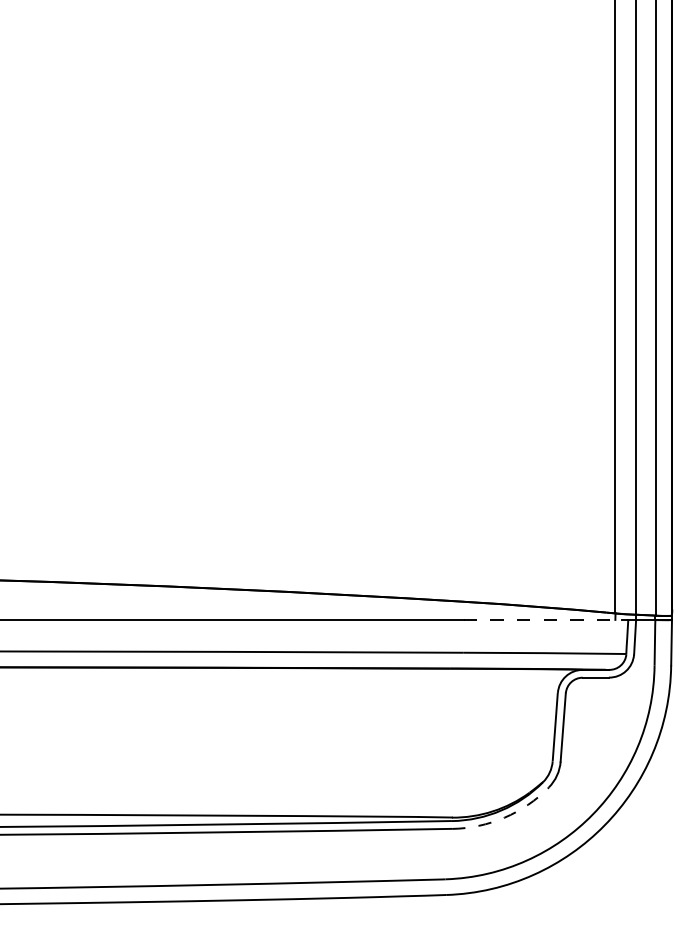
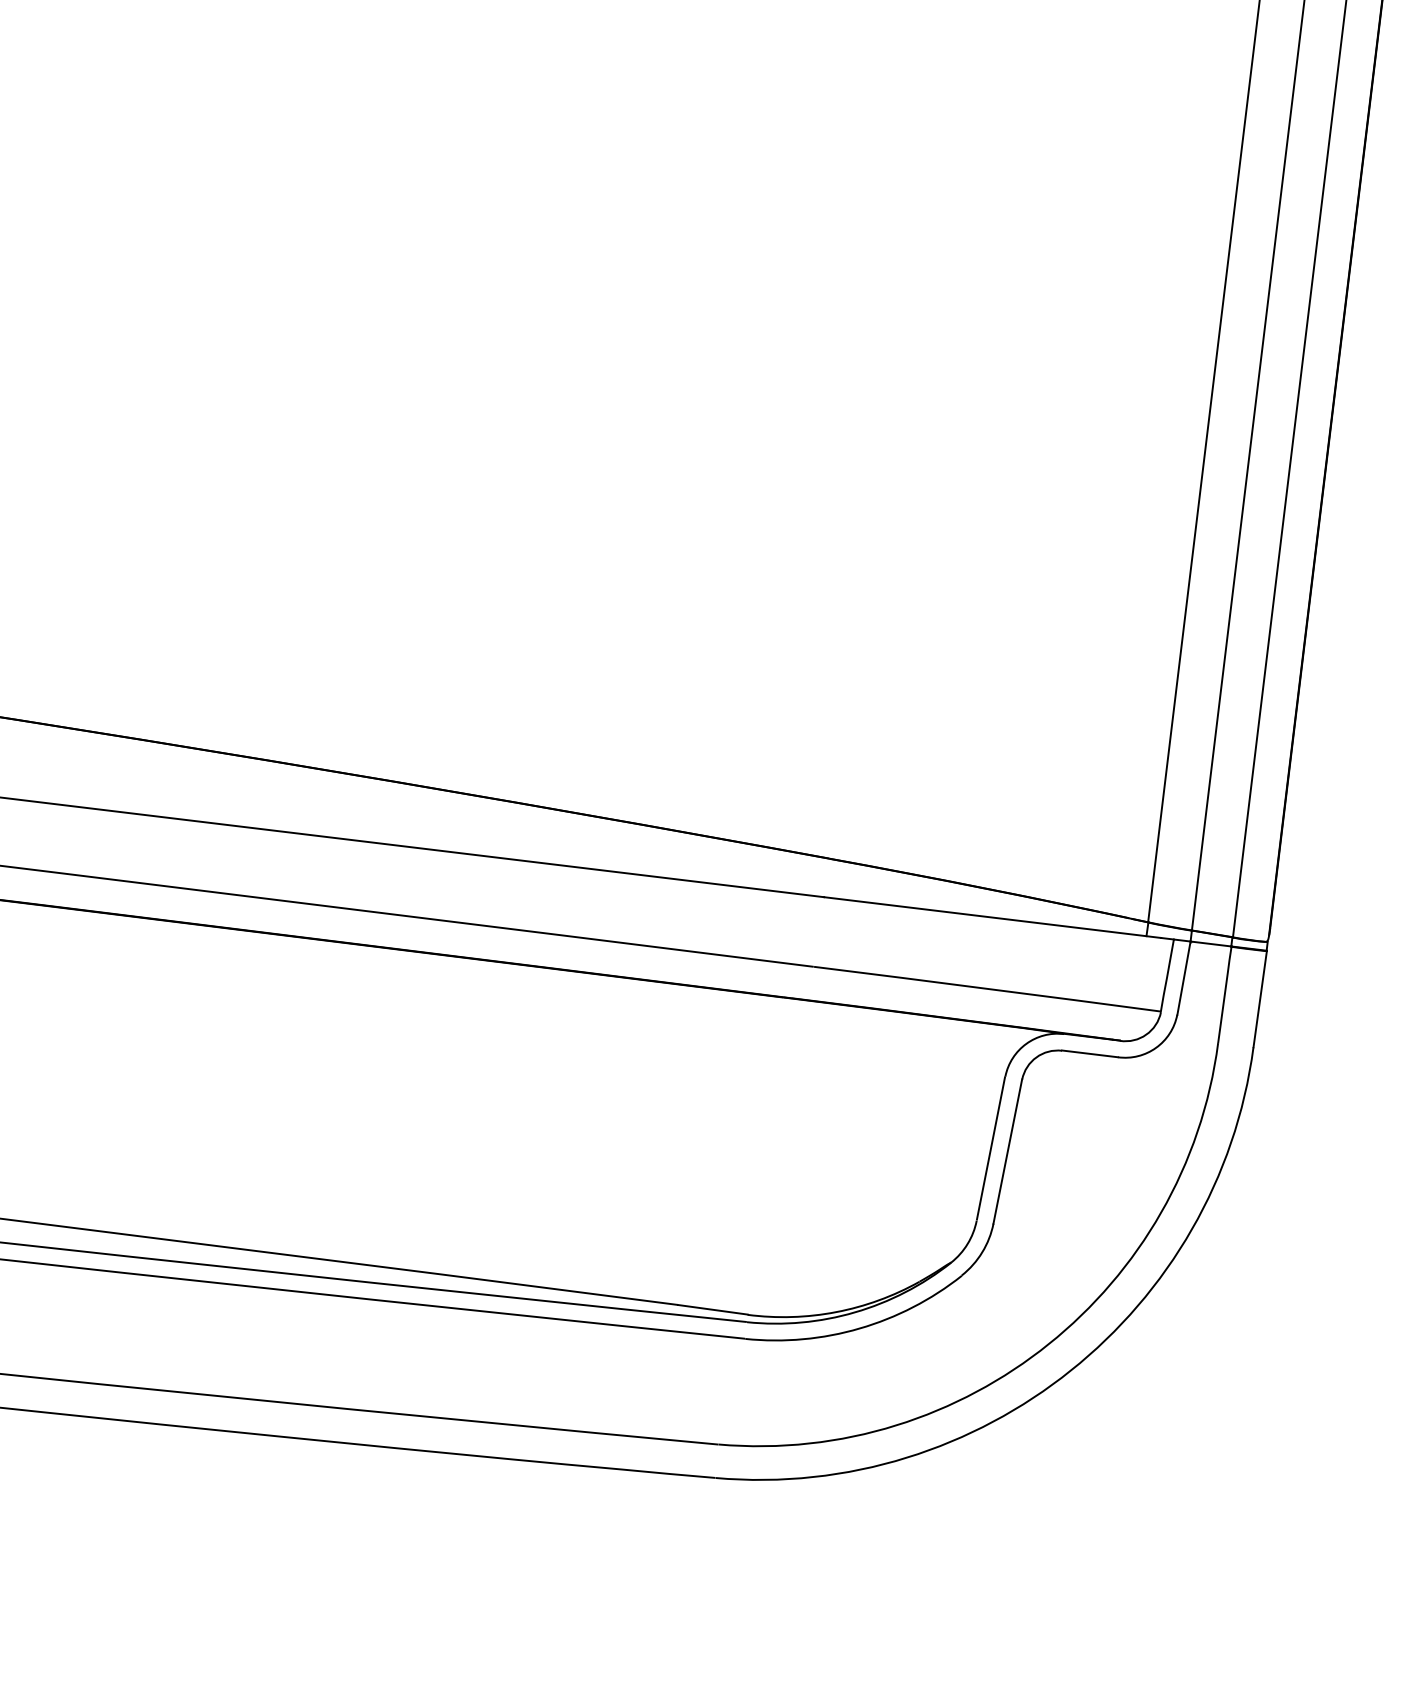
line: (543, 619) -> (993, 916), dashed -> solid
arc: (504, 817) -> (859, 1328), dashed -> solid

